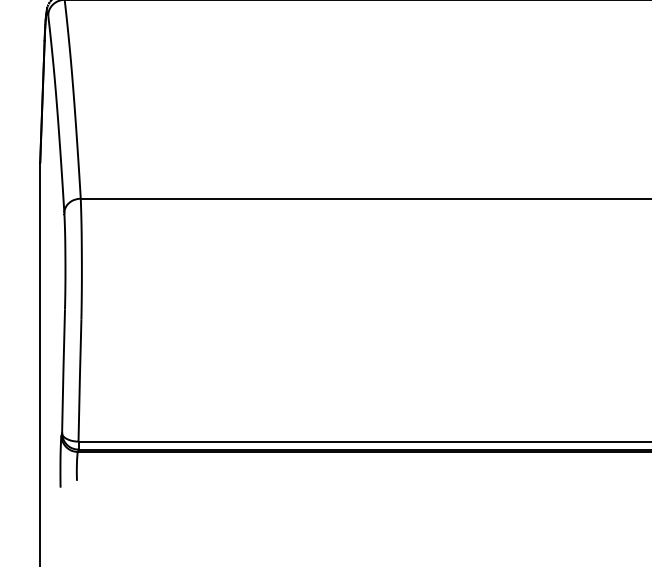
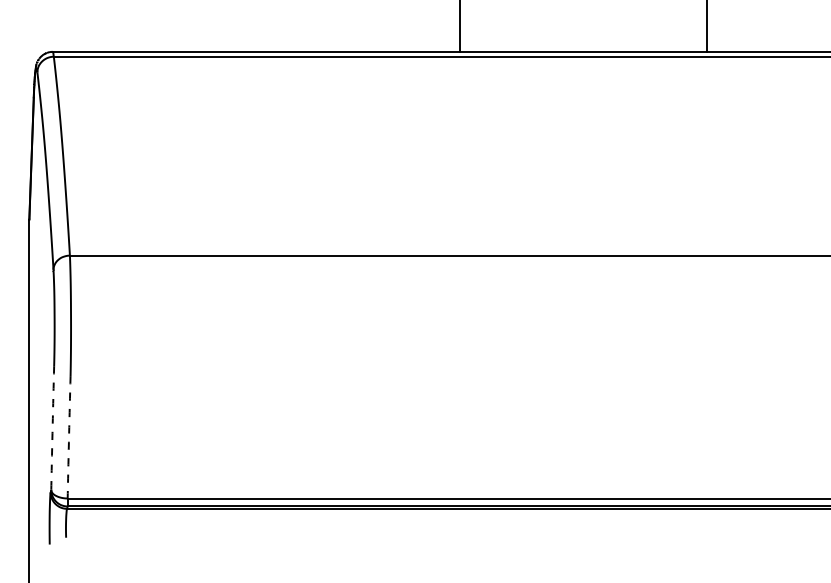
line: (63, 371) -> (52, 428), solid -> dashed
line: (80, 380) -> (69, 437), solid -> dashed

